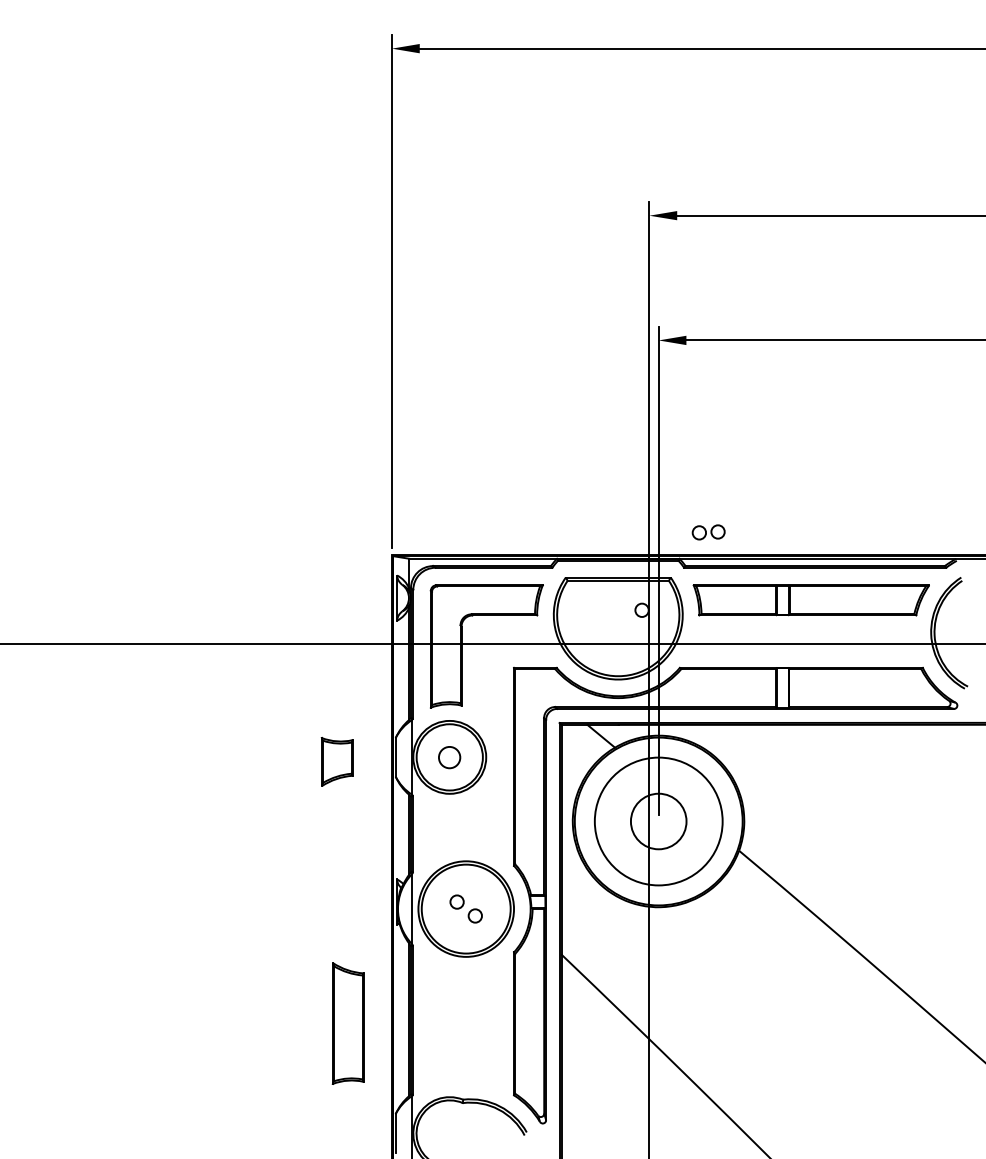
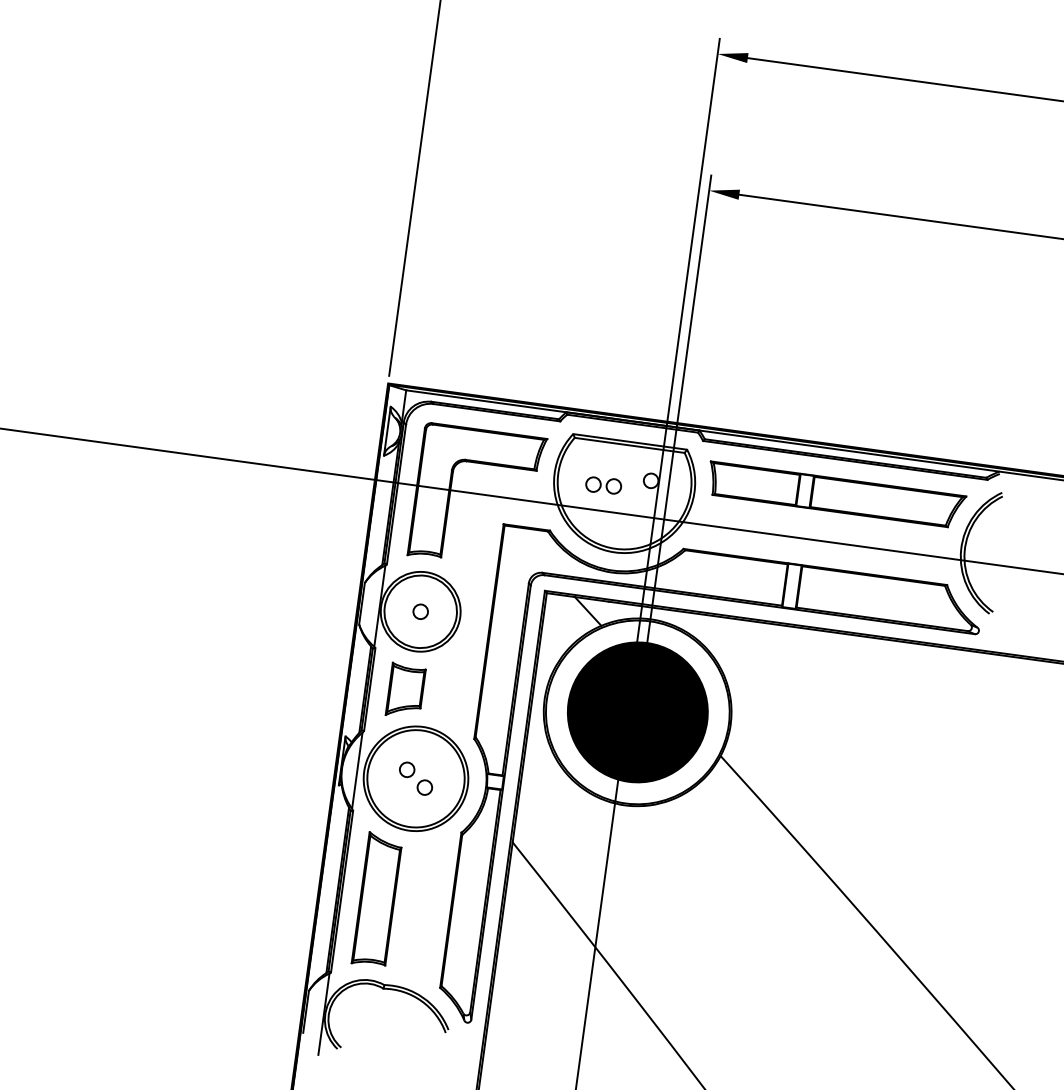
part: (708, 532) -> (603, 485), moved
circle: (449, 756) -> (420, 610), size x0.62
part: (336, 761) -> (405, 690), moved
fill: (658, 821) -> (637, 712), added
part: (347, 1023) -> (376, 899), moved

